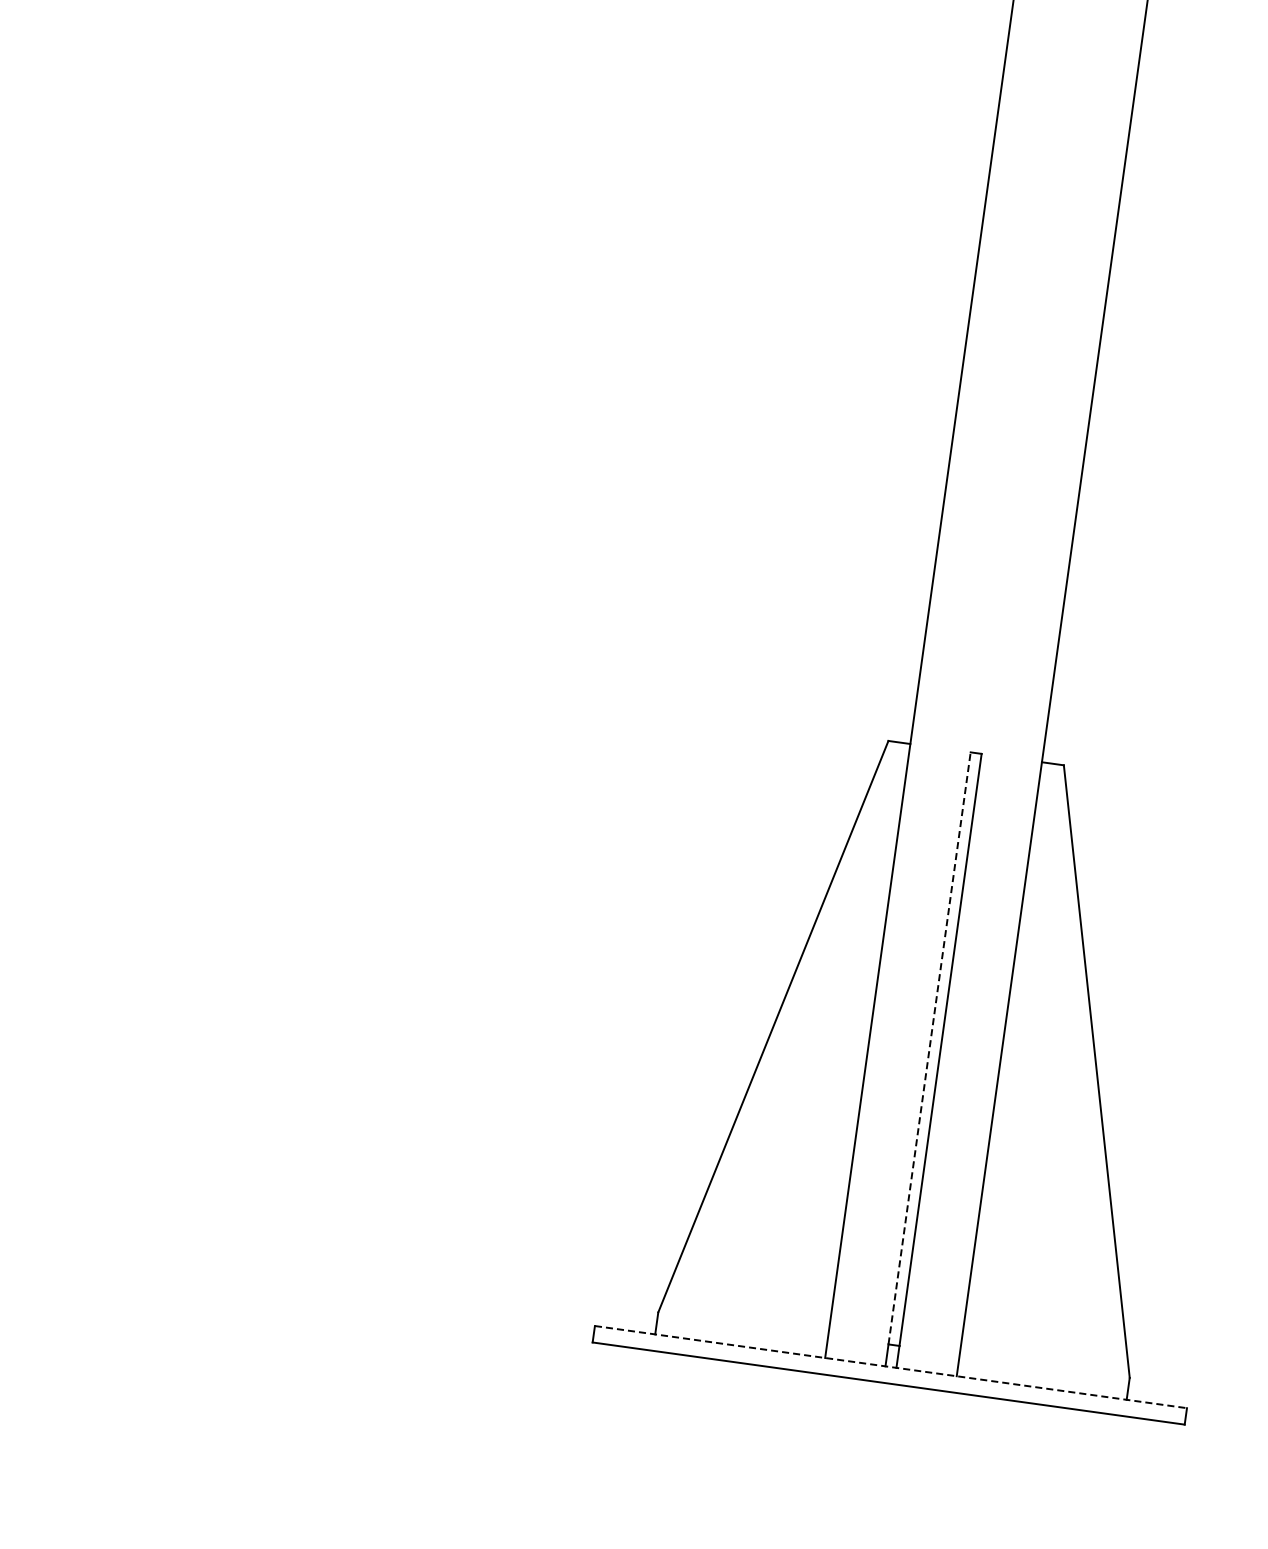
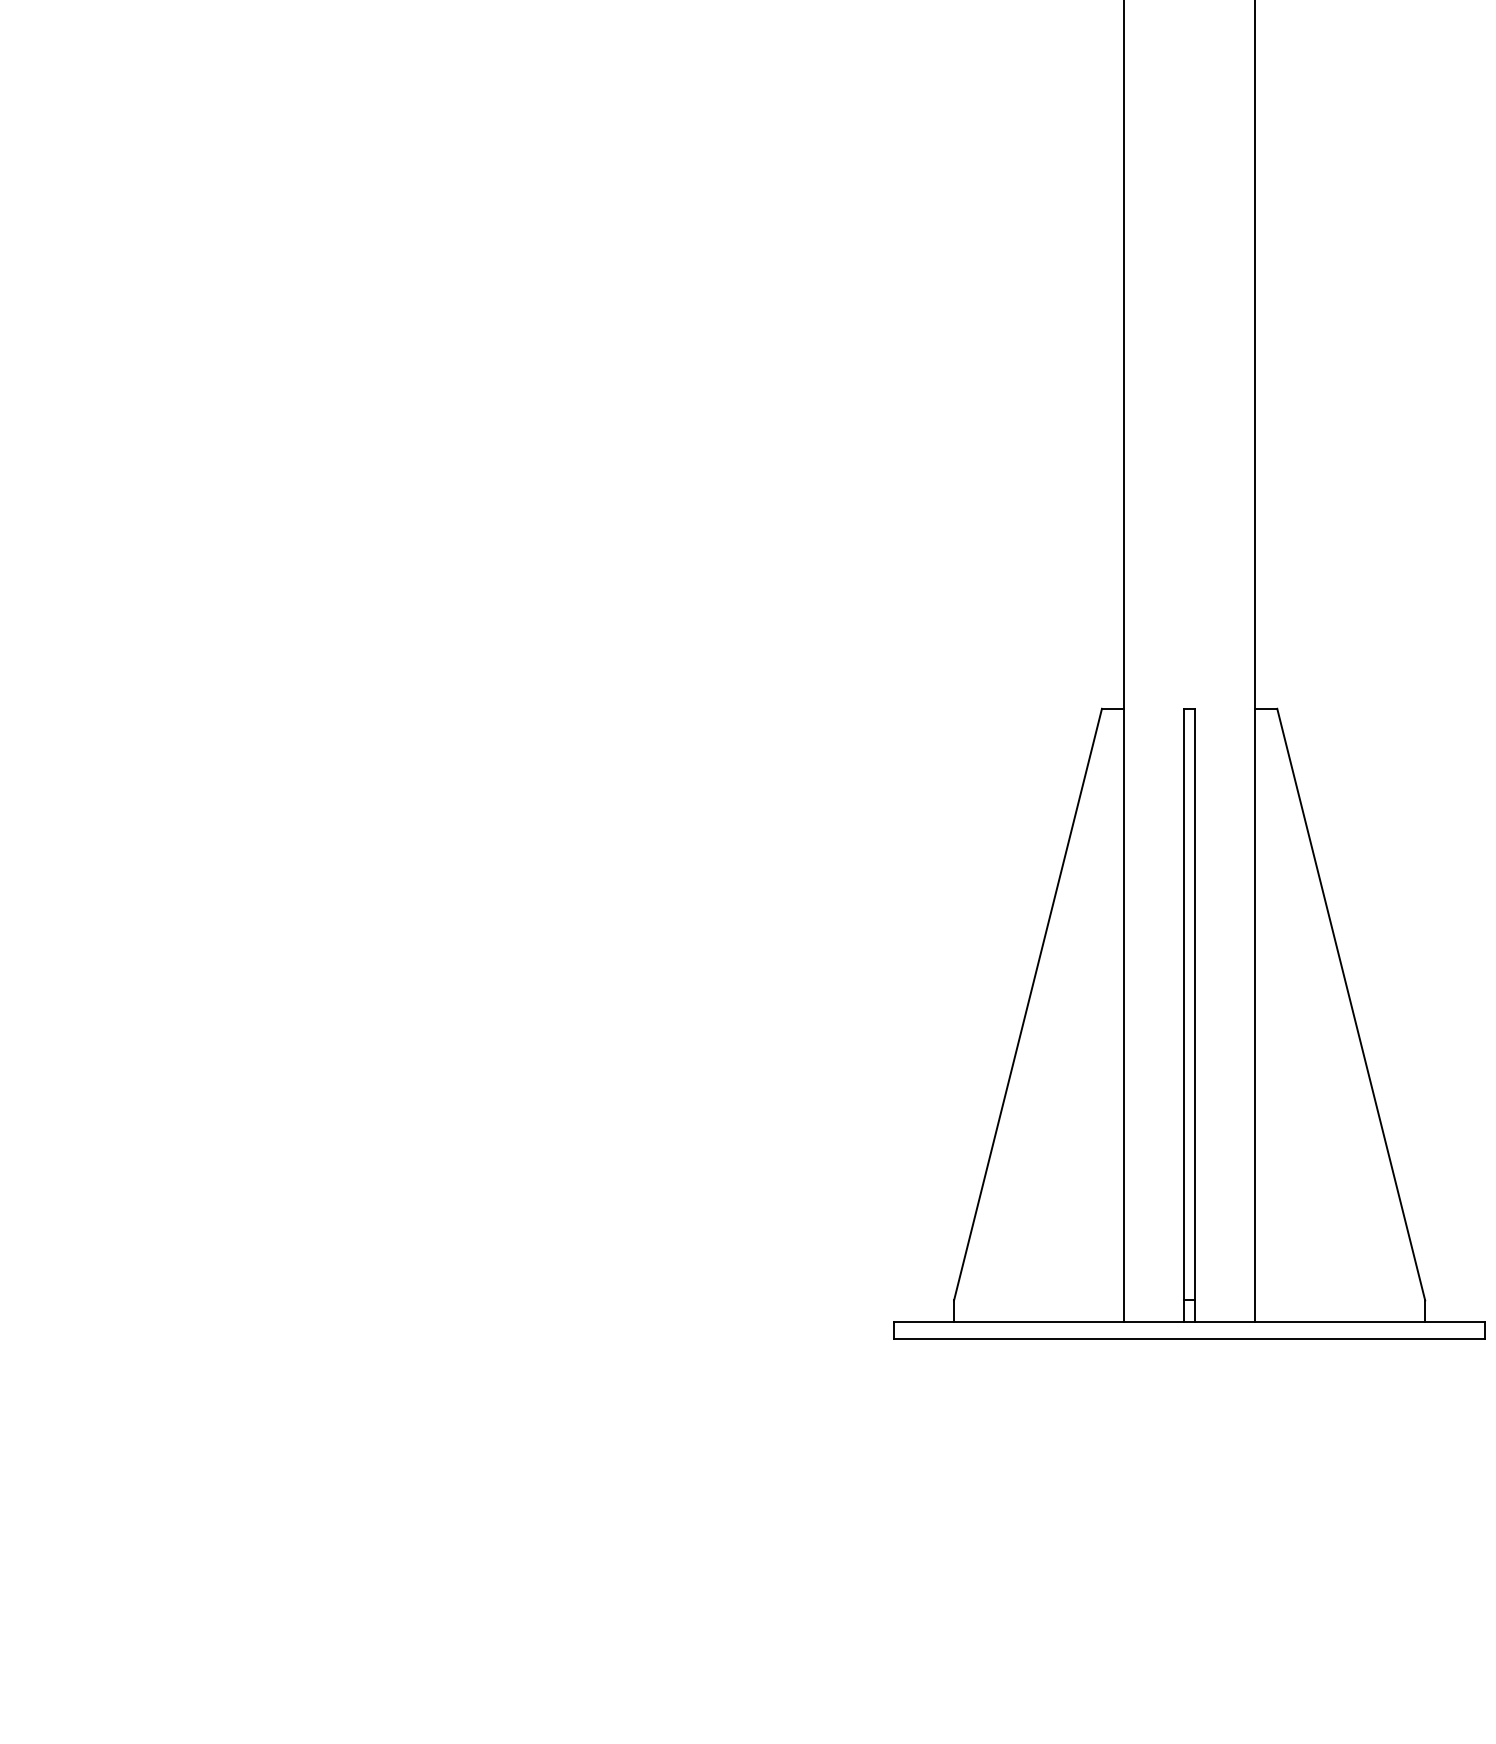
line: (929, 1048) -> (1184, 1004), dashed -> solid
line: (890, 1367) -> (1189, 1322), dashed -> solid

